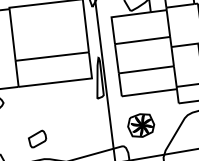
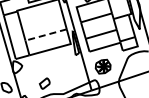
line: (51, 57) -> (45, 35), solid -> dashed

